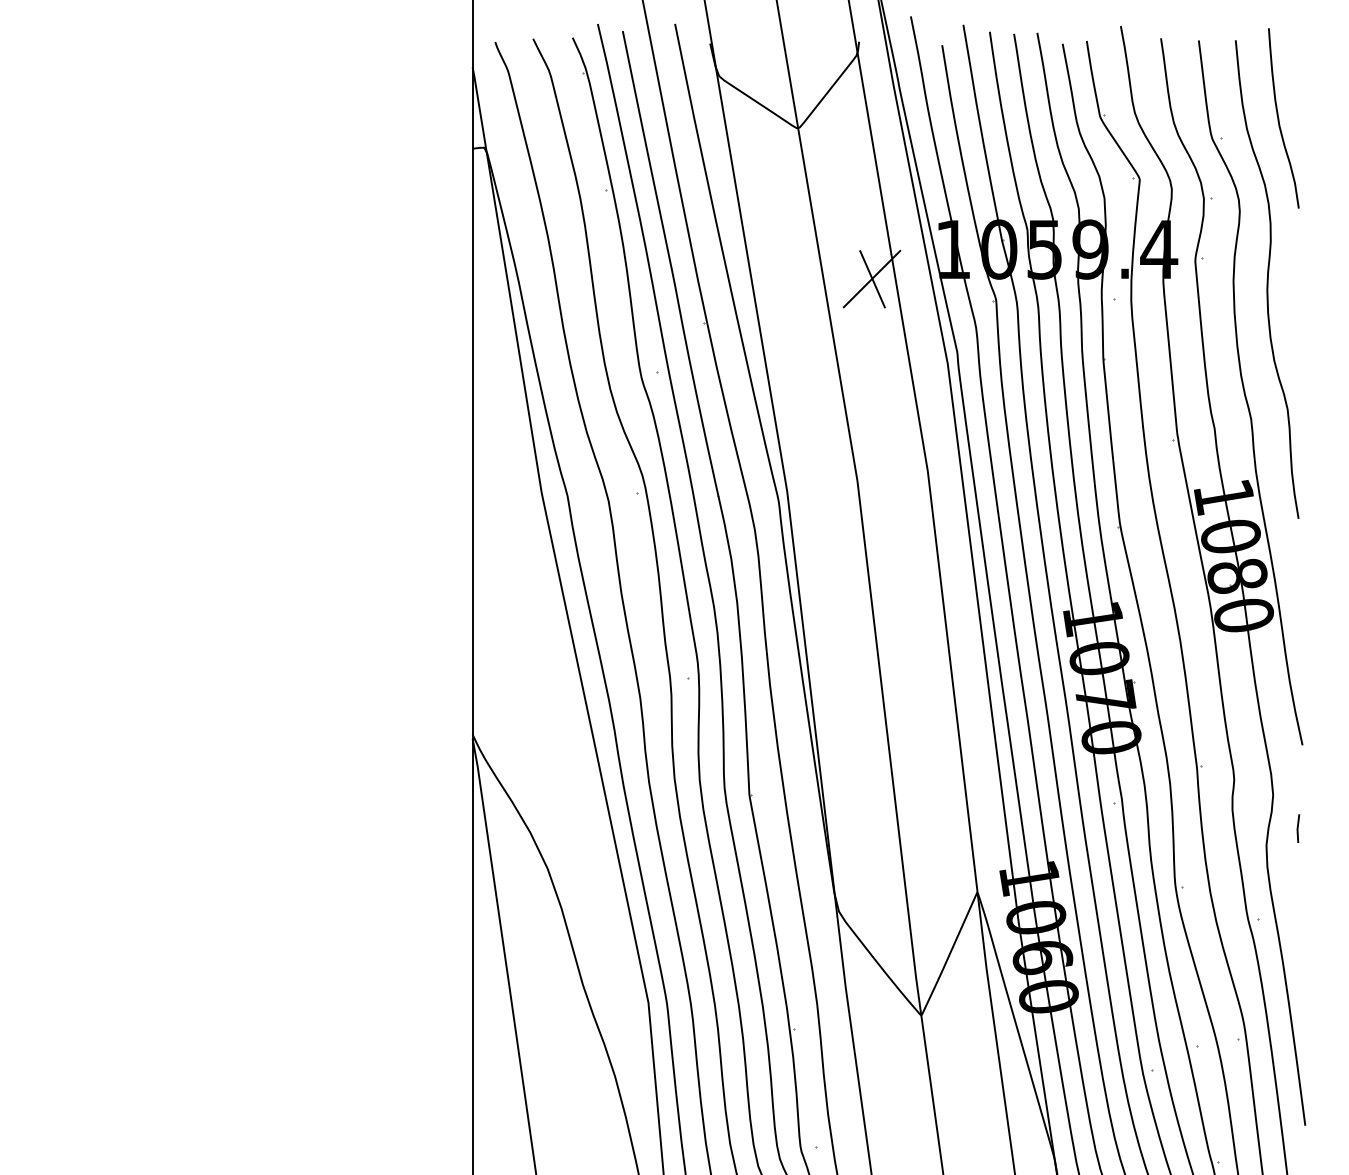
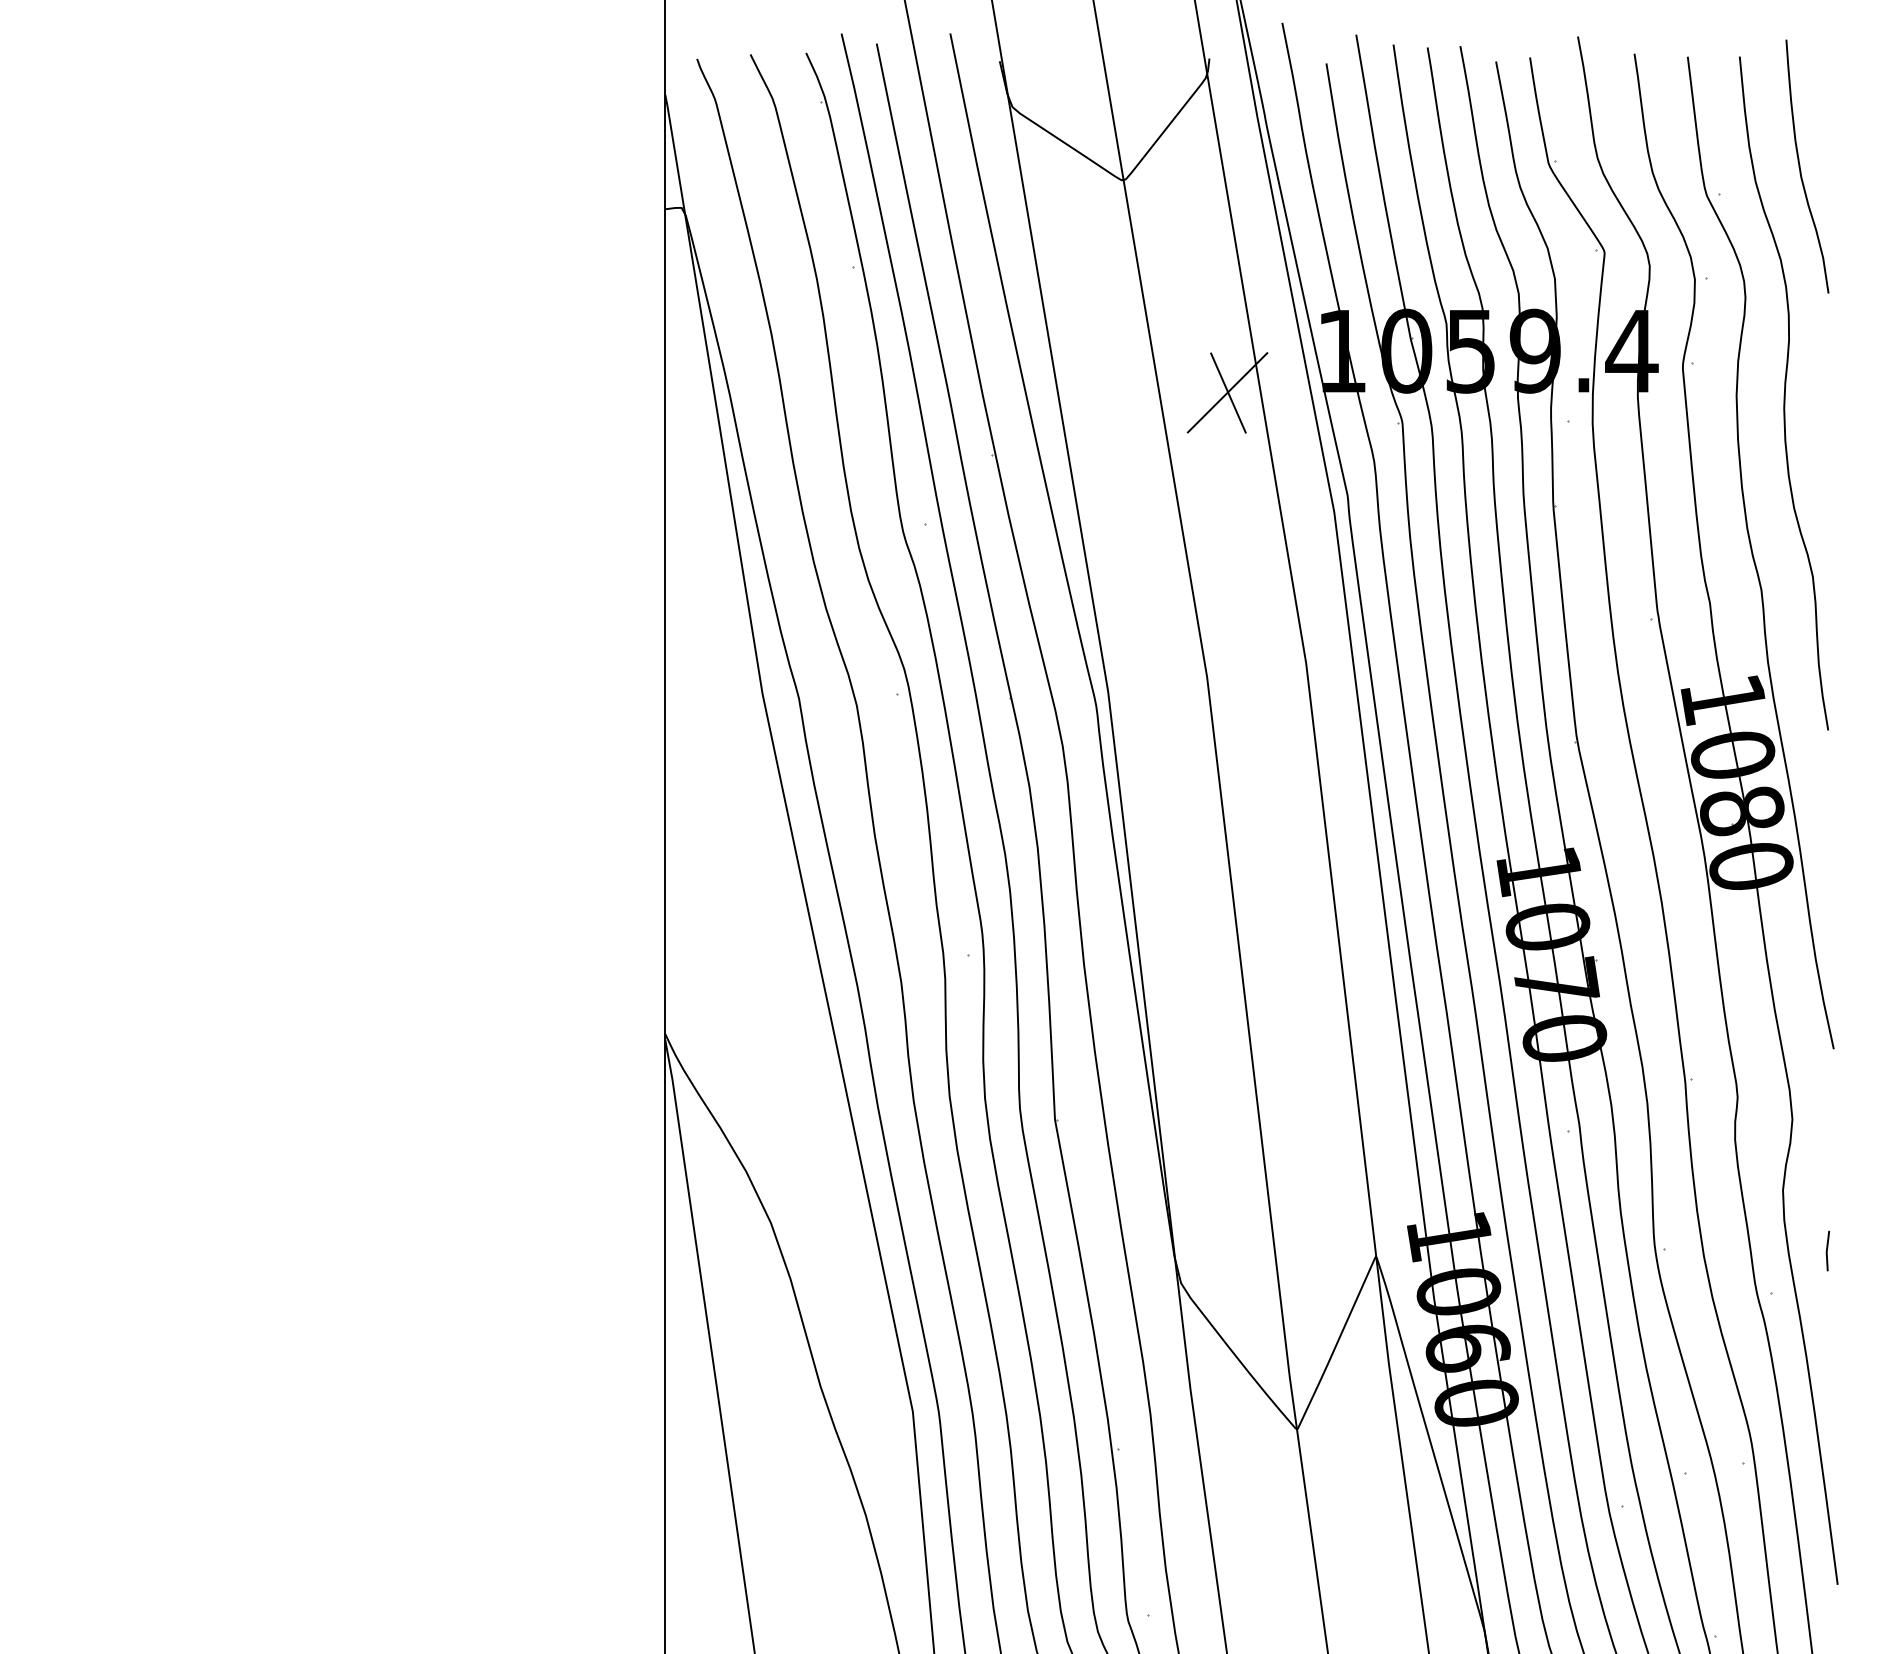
line: (1298, 828) -> (1828, 1250), moved

